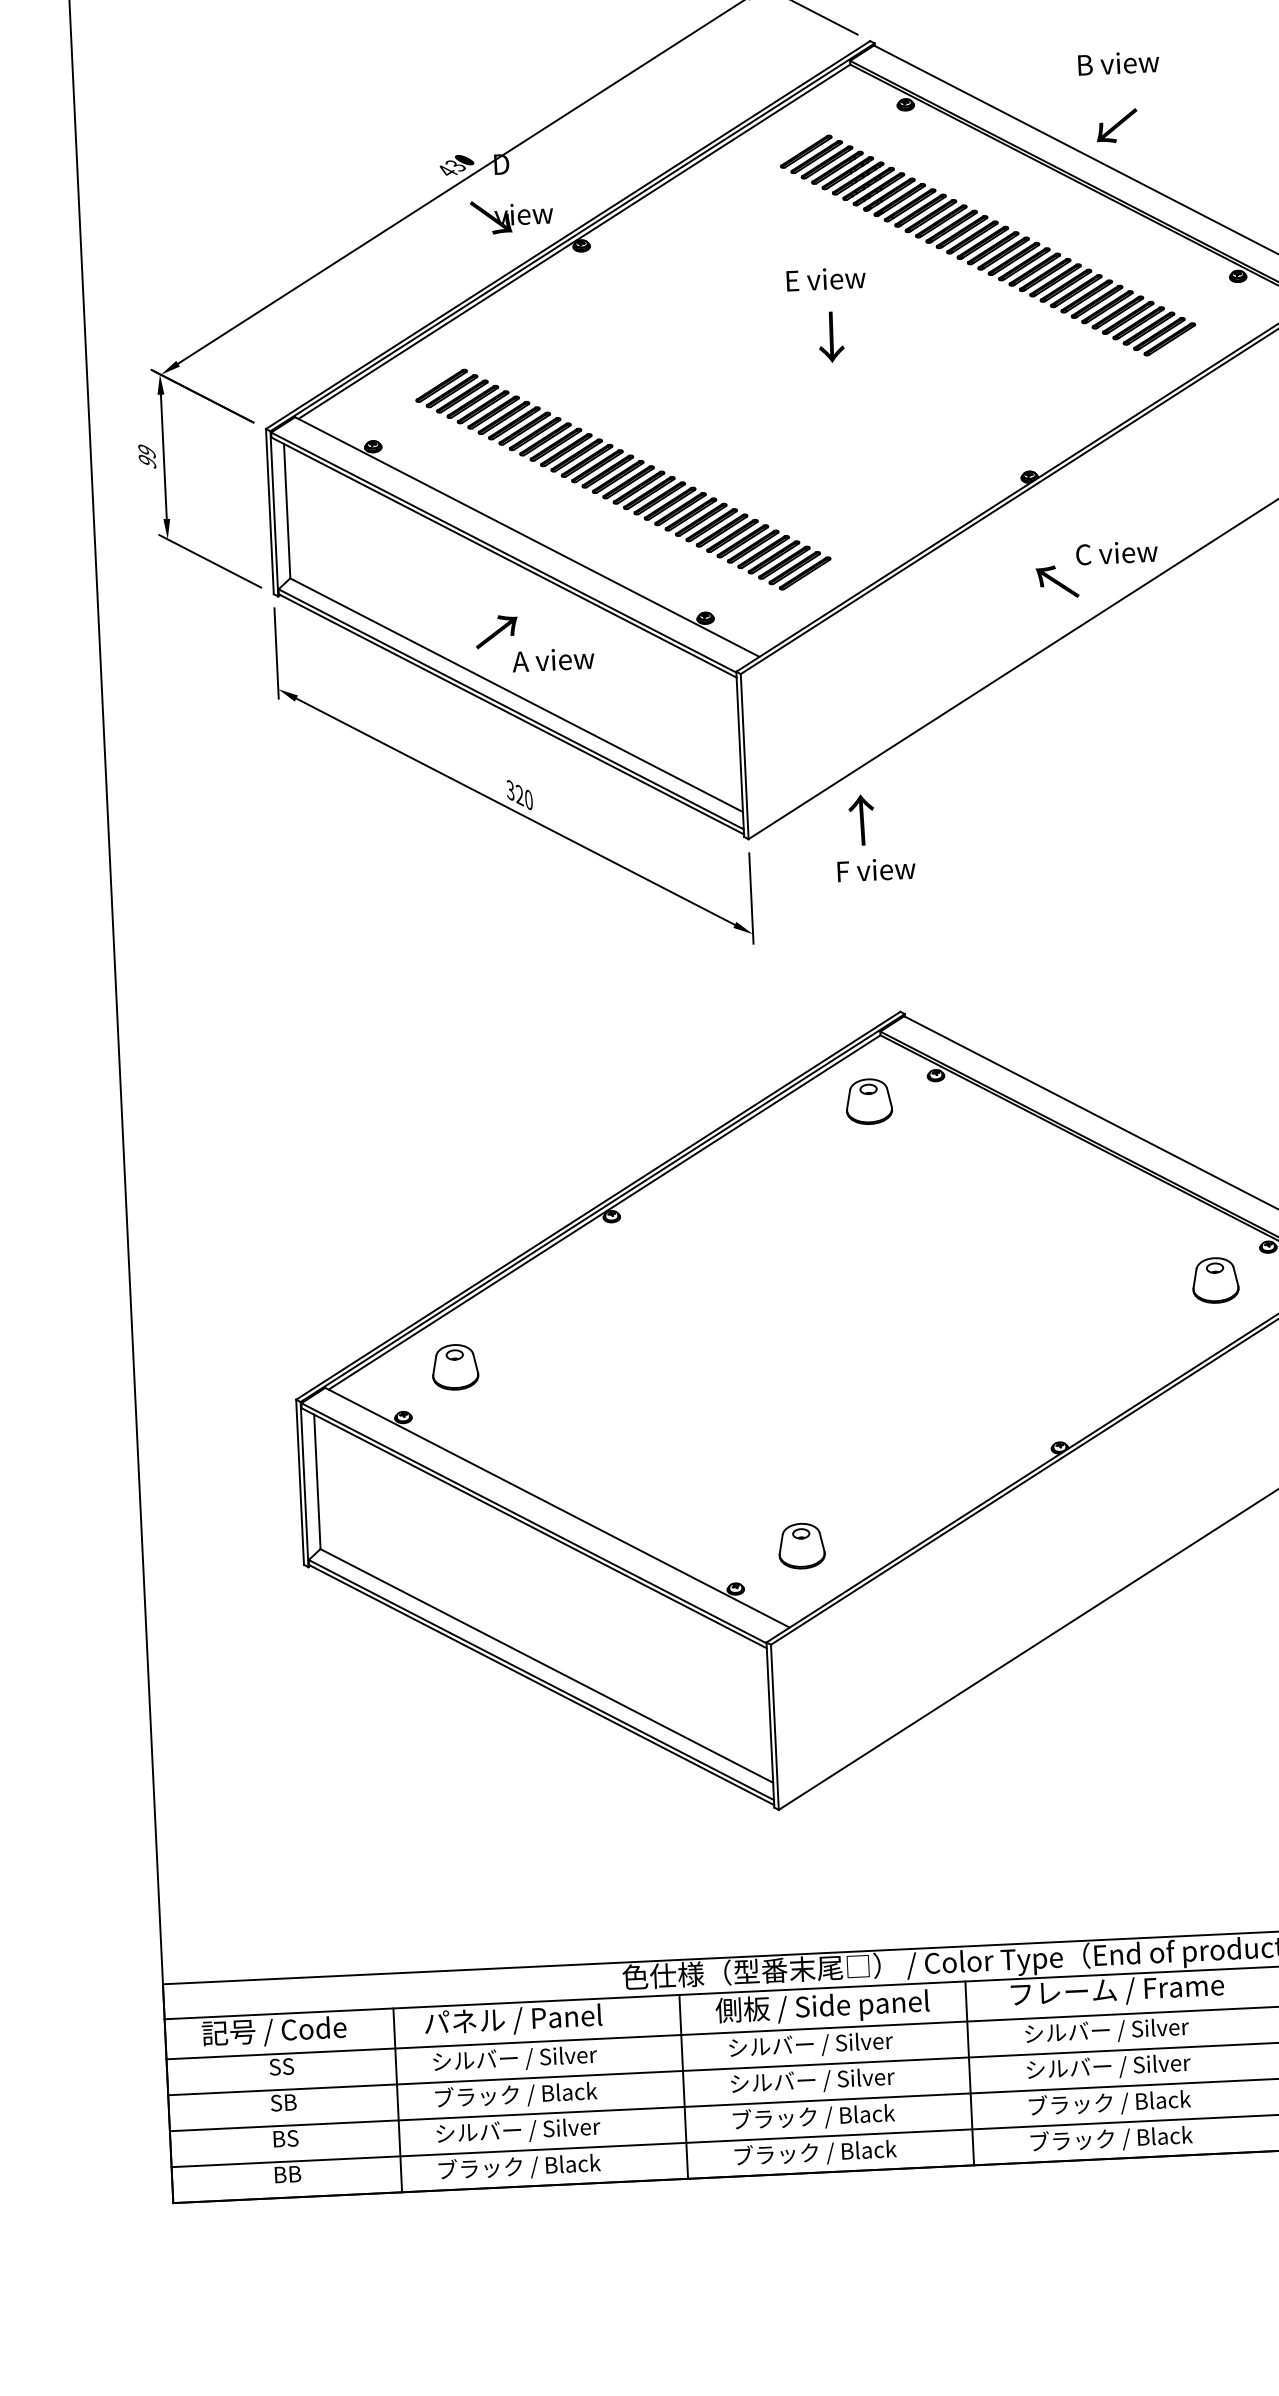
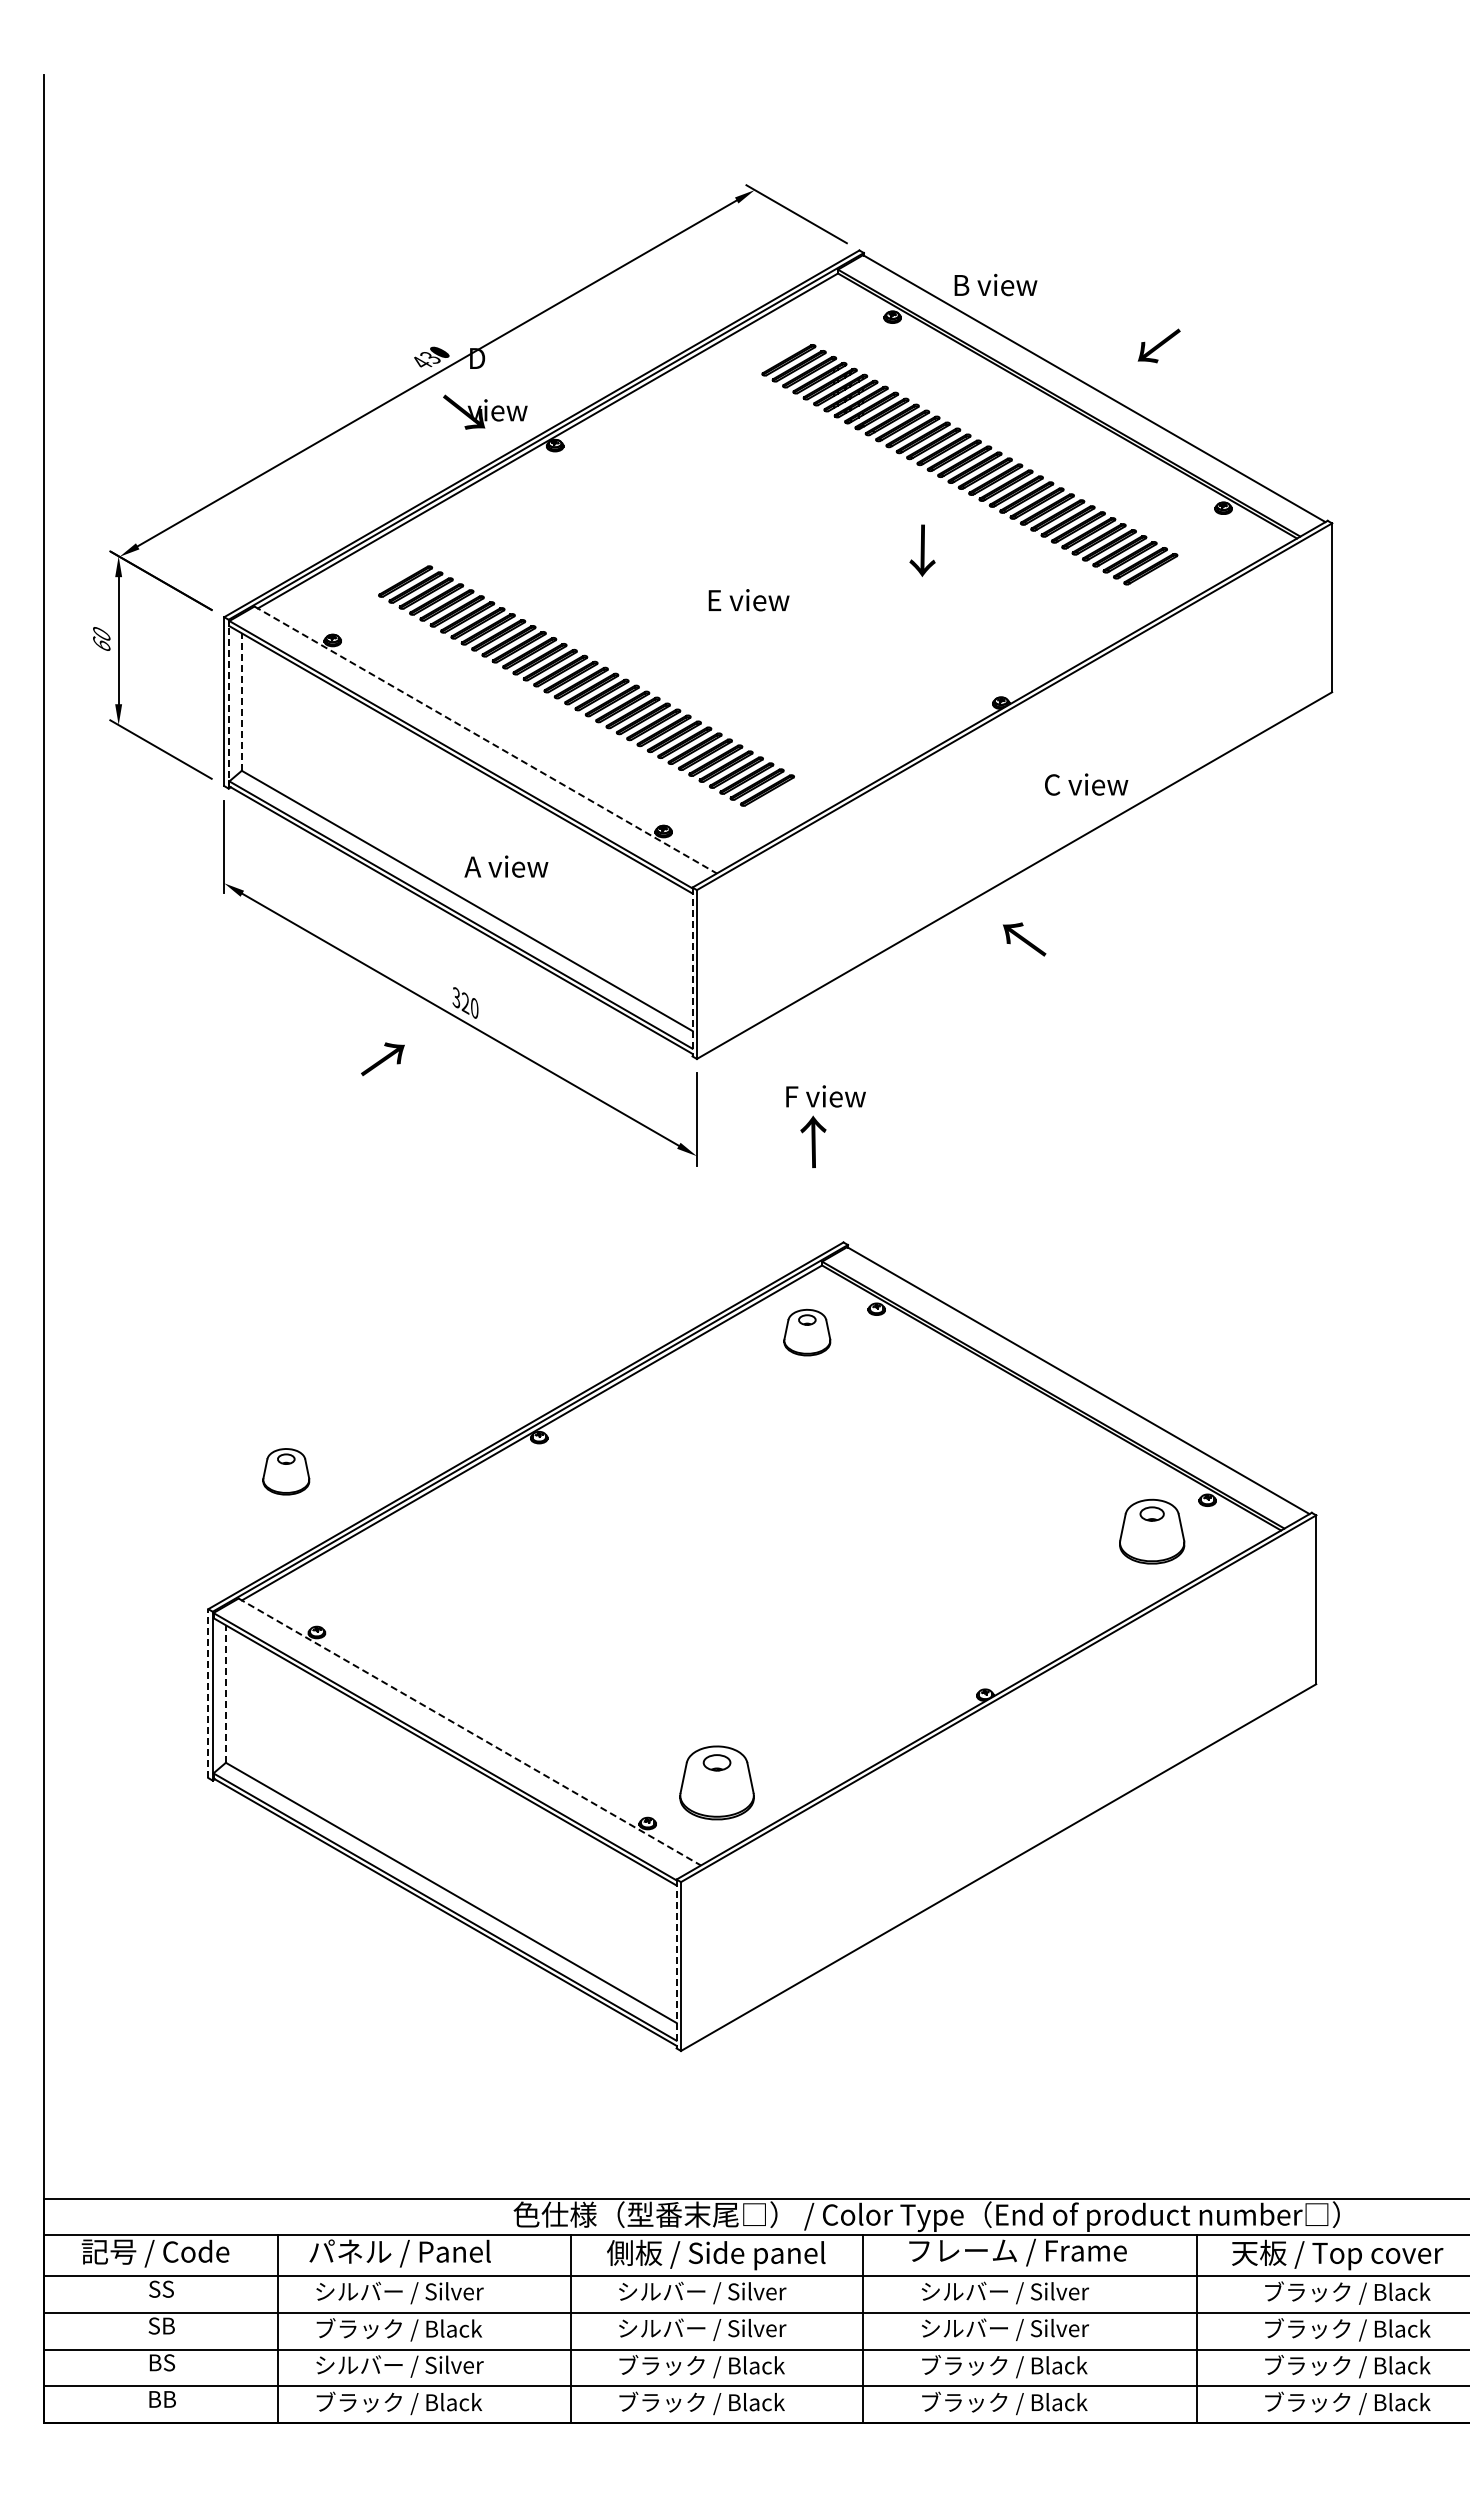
text: (1118, 62) -> (995, 284), moved
text: (1116, 125) -> (1158, 345), moved
text: (825, 279) -> (748, 600), moved
text: (831, 336) -> (922, 550), moved
text: (147, 456) -> (101, 639), 99 -> 60
line: (286, 511) -> (241, 702), solid -> dashed
line: (274, 513) -> (228, 703), solid -> dashed
line: (527, 537) -> (485, 740), solid -> dashed
text: (1057, 582) -> (1024, 939), moved
text: (496, 632) -> (382, 1059), moved
line: (740, 754) -> (692, 972), solid -> dashed
text: (861, 819) -> (813, 1141), moved
part: (1215, 1280) -> (1152, 1531), size x1.4
part: (455, 1367) -> (286, 1471), moved
line: (300, 1482) -> (208, 1693), solid -> dashed
line: (316, 1482) -> (225, 1694), solid -> dashed
line: (557, 1508) -> (469, 1732), solid -> dashed
part: (802, 1545) -> (717, 1782), size x1.6
line: (770, 1725) -> (676, 1964), solid -> dashed

